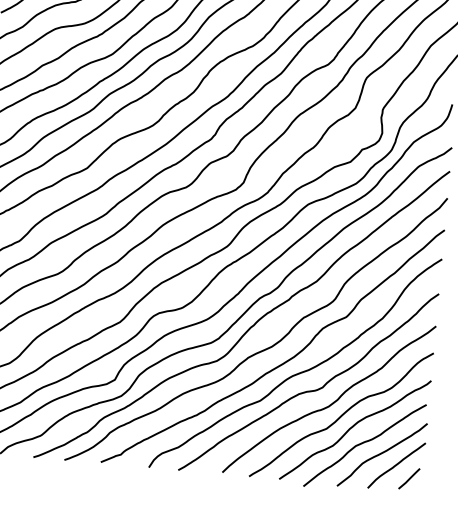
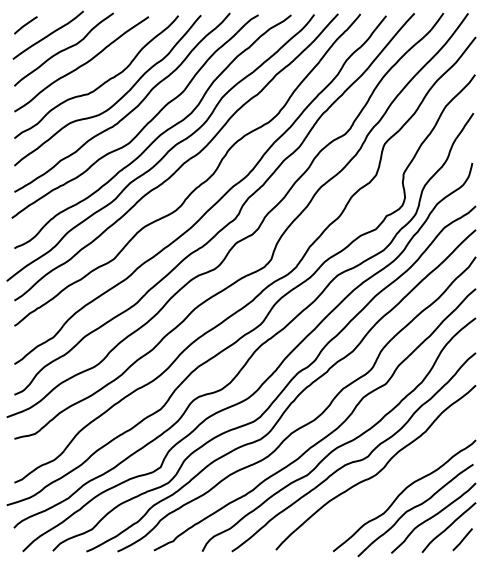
curve: (341, 415) -> (389, 482), removed

